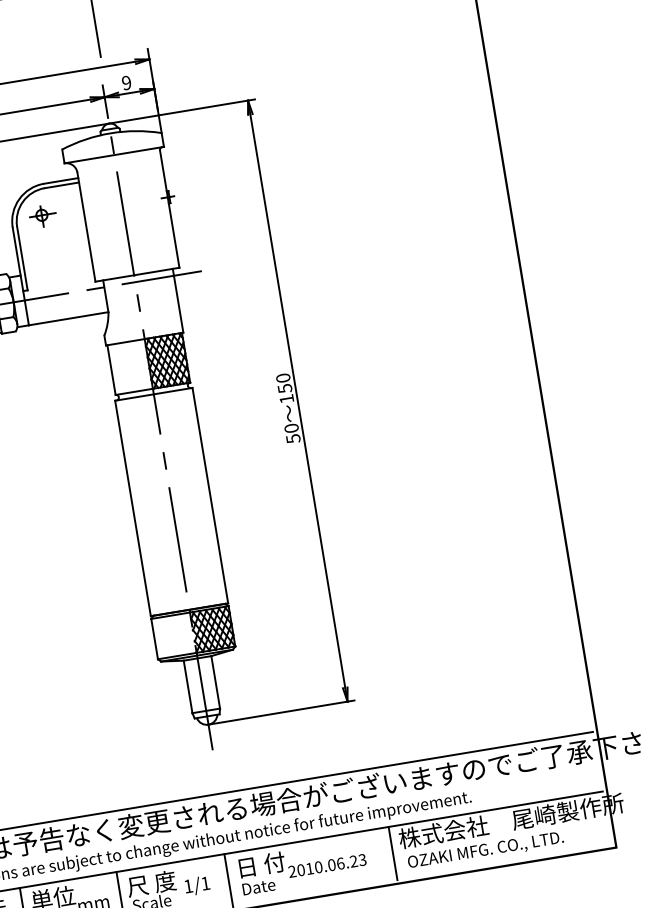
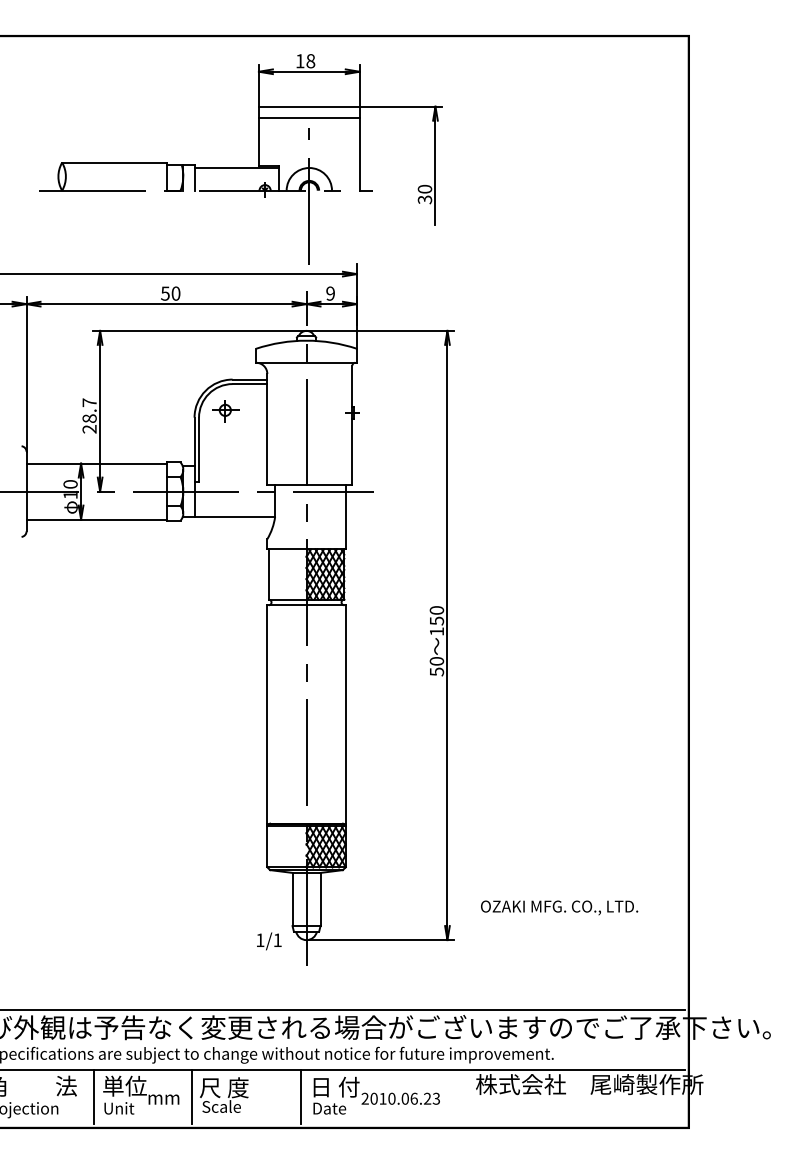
text: (485, 850) -> (559, 907), moved
line: (393, 853) -> (467, 1097), removed
text: (197, 886) -> (269, 941), moved

